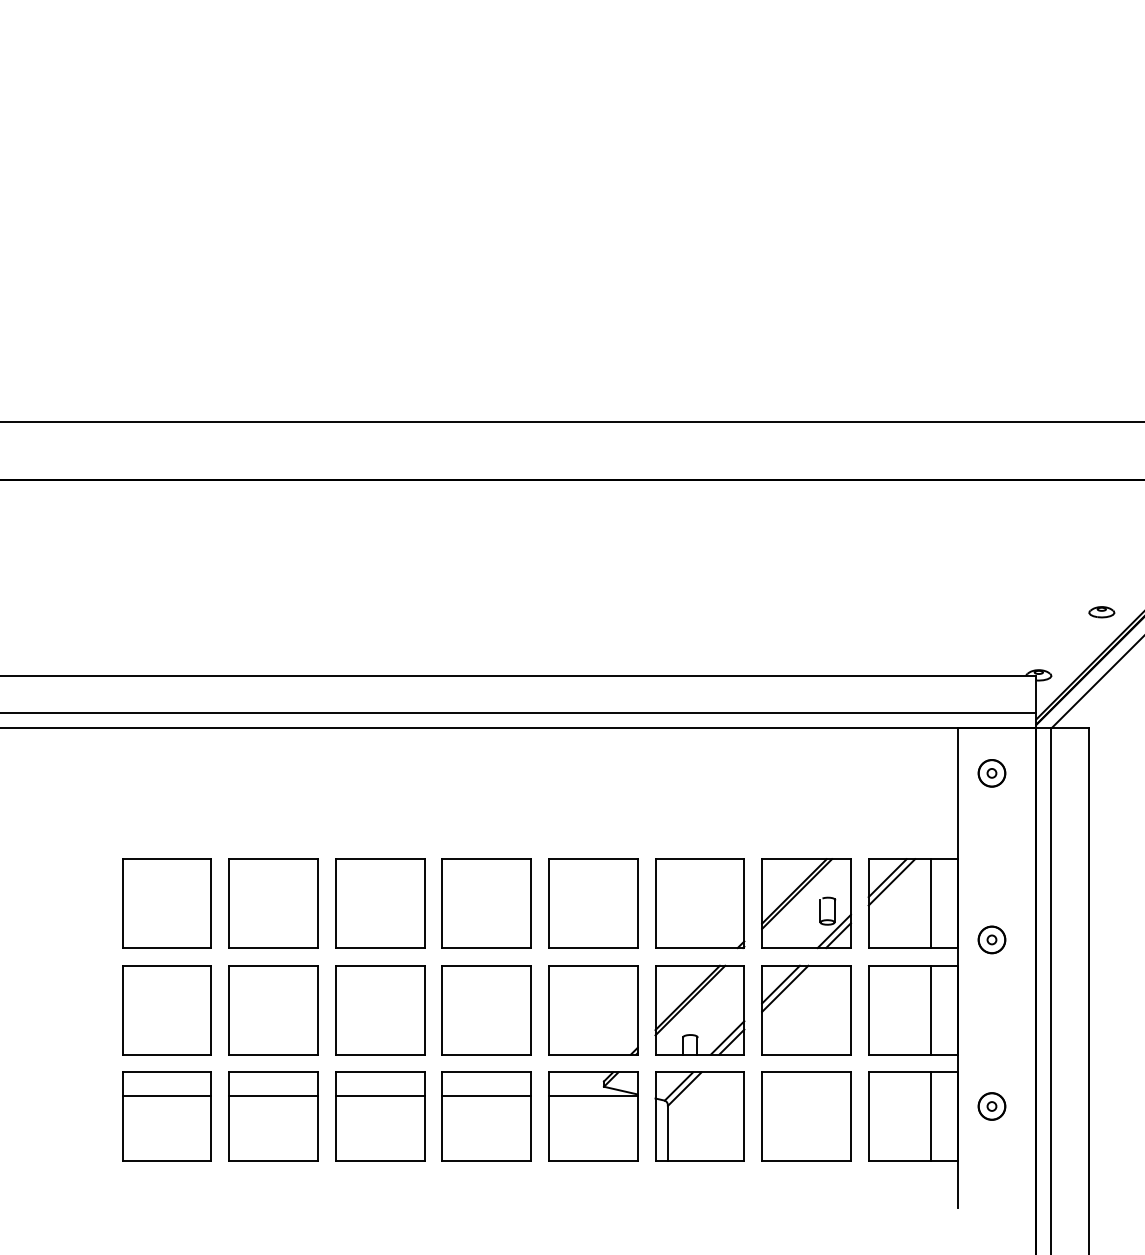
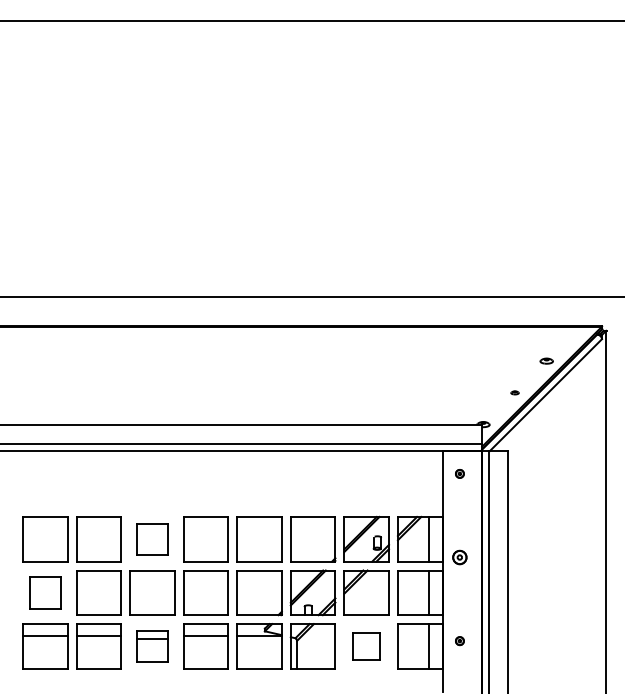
part: (1100, 611) -> (514, 392), size x0.6
part: (991, 772) -> (459, 473), size x0.6
part: (380, 904) -> (152, 539), size x0.7
part: (167, 1009) -> (45, 592), size x0.7
part: (991, 1105) -> (459, 640), size x0.6
part: (380, 1117) -> (152, 646), size x0.7
part: (806, 1117) -> (366, 646), size x0.6

